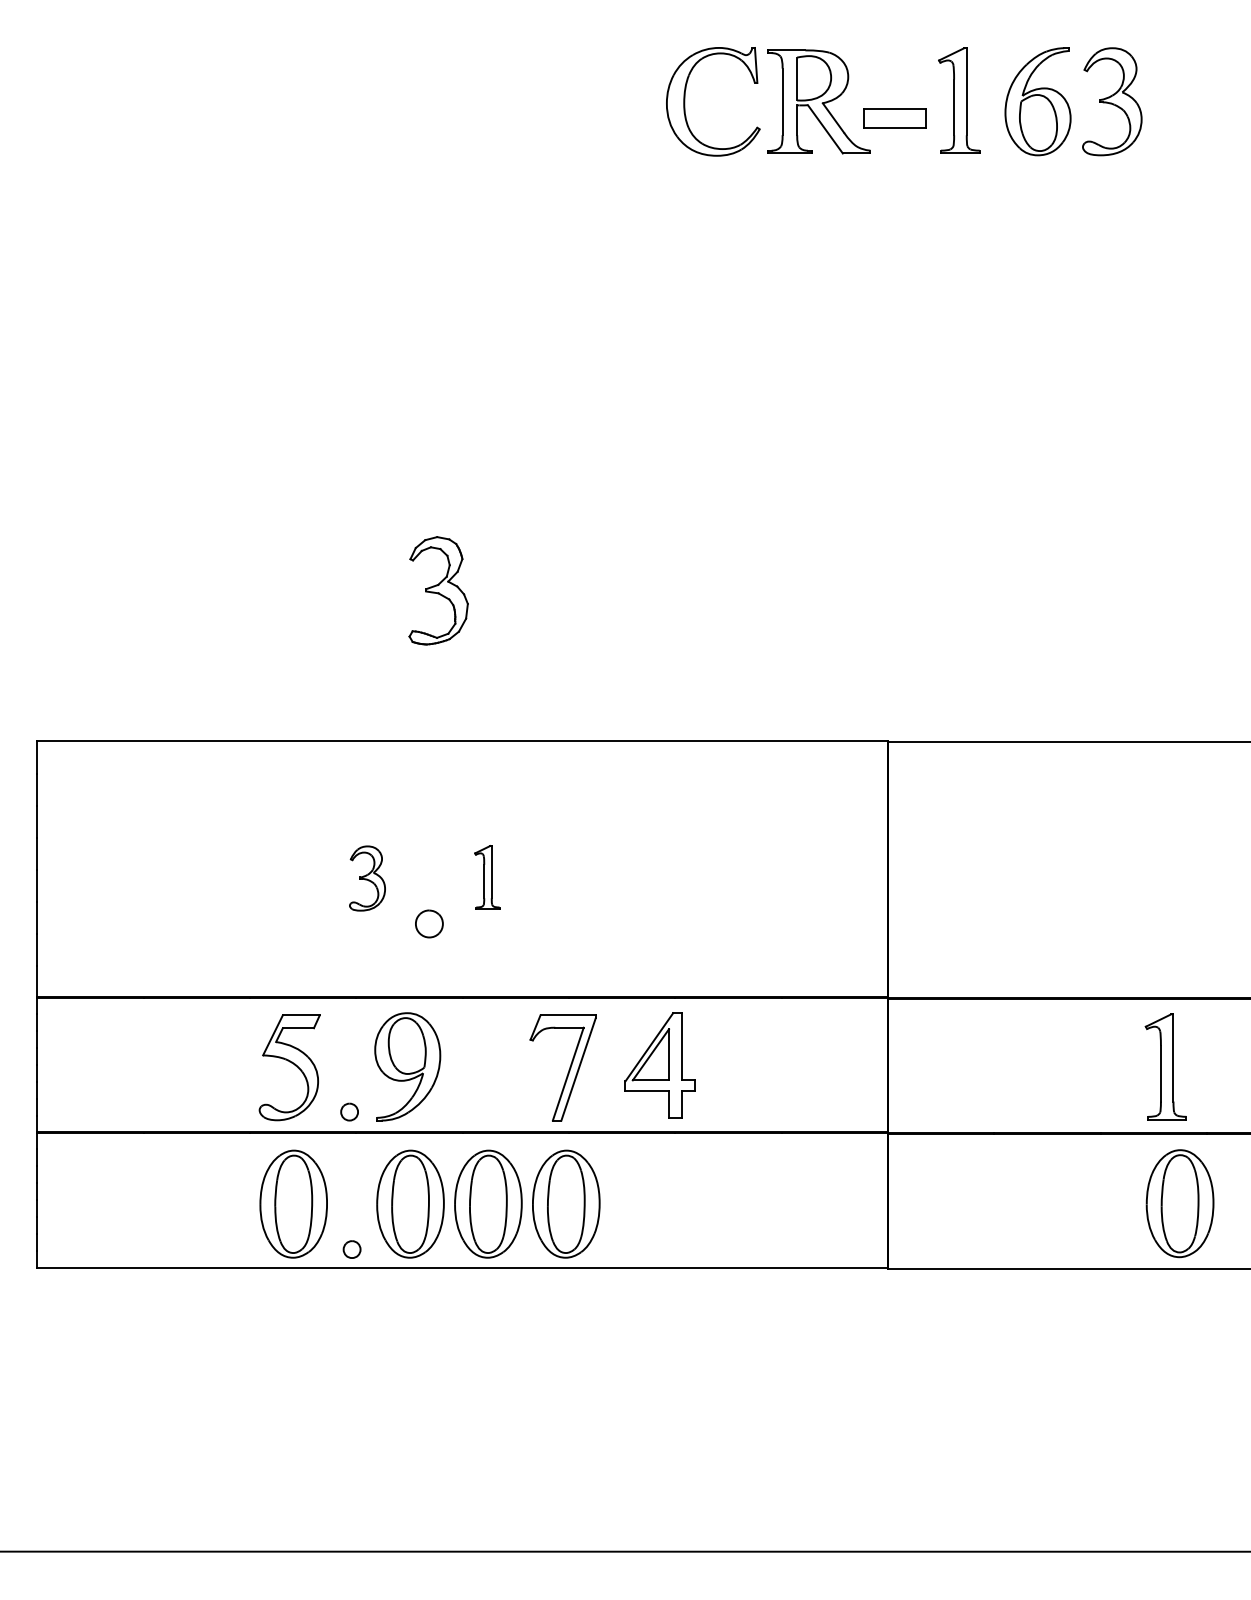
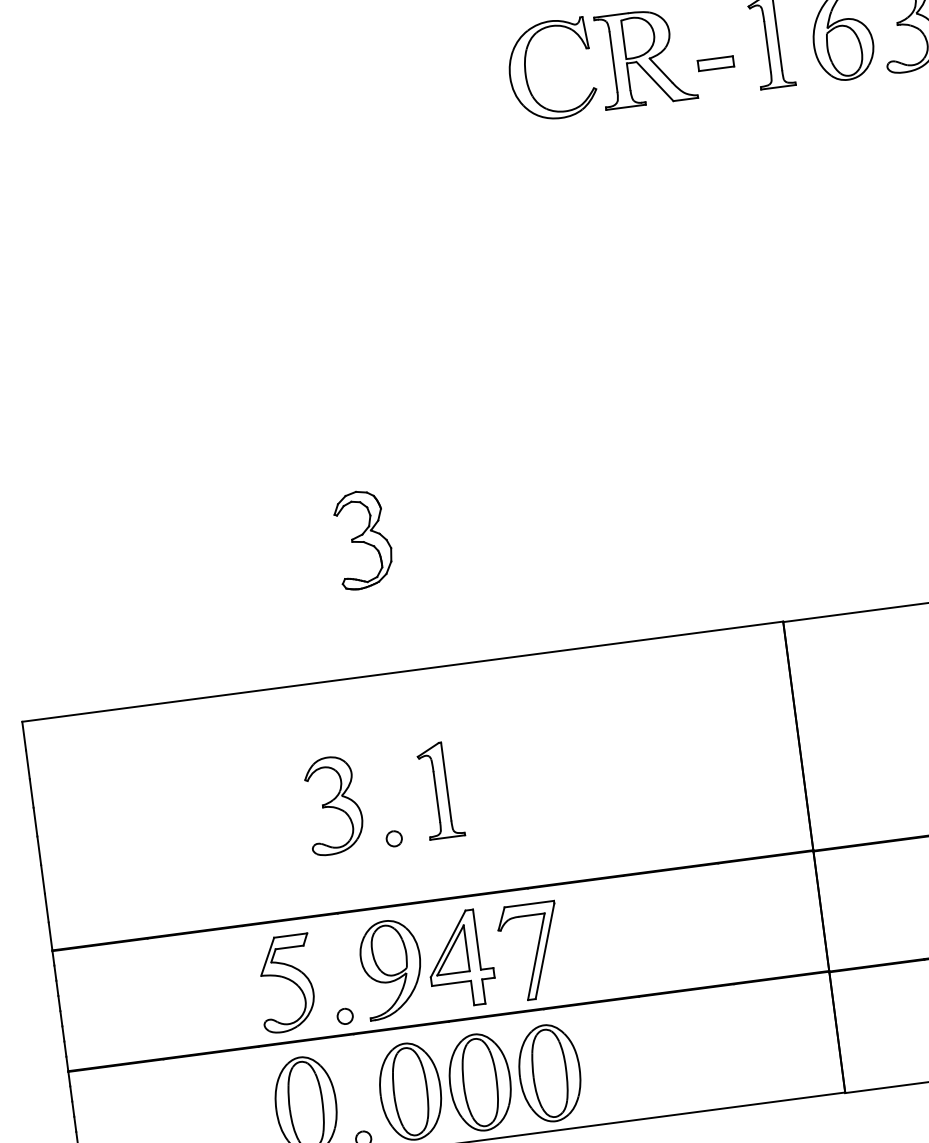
part: (894, 118) -> (715, 63), size x0.62
part: (487, 877) -> (440, 790), size x1.67
part: (367, 878) -> (333, 805), size x1.67
part: (428, 923) -> (393, 838), size x0.62
part: (659, 1065) -> (459, 958), moved

